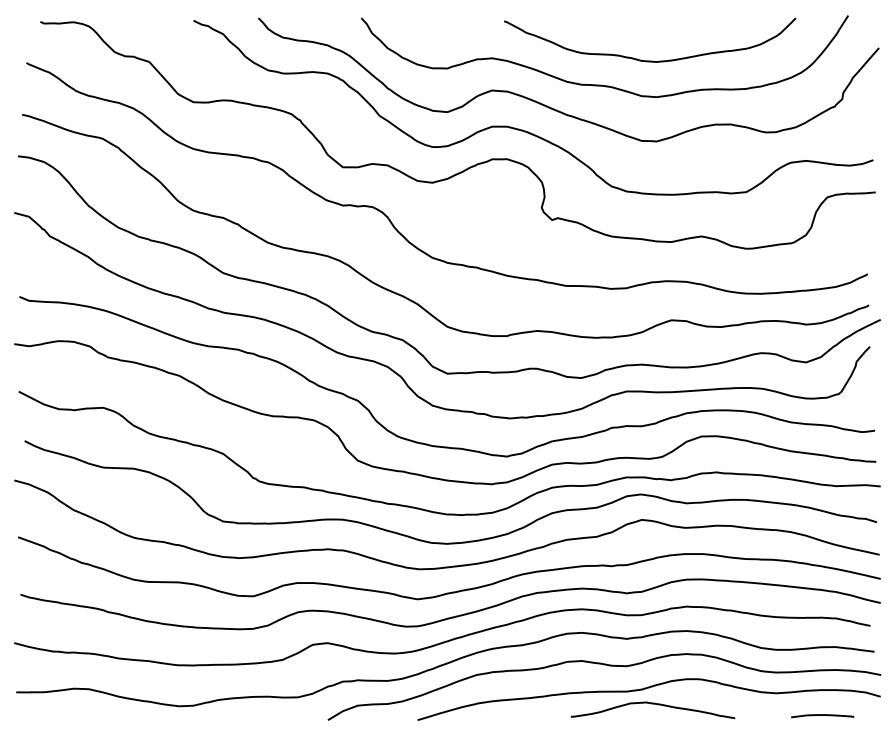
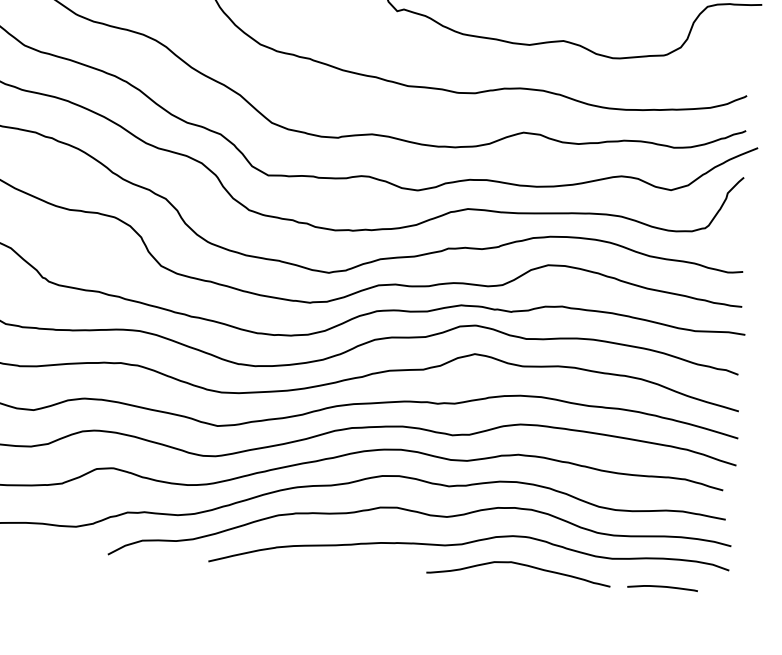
curve: (652, 704) -> (518, 565), moved

